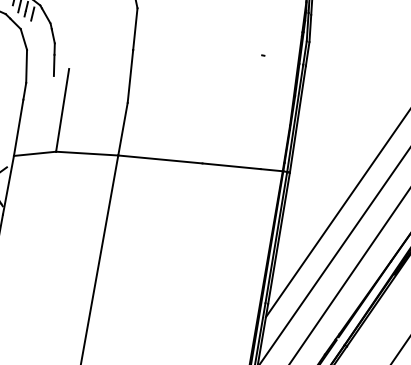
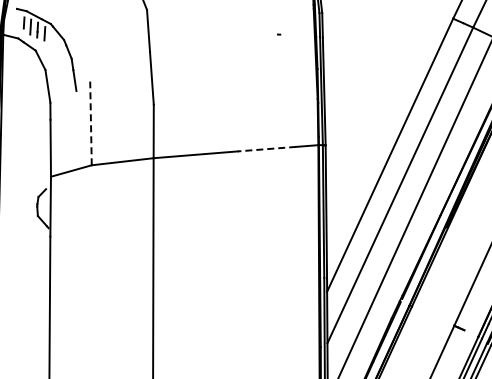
line: (62, 110) -> (90, 123), solid -> dashed
line: (230, 166) -> (266, 149), solid -> dashed

